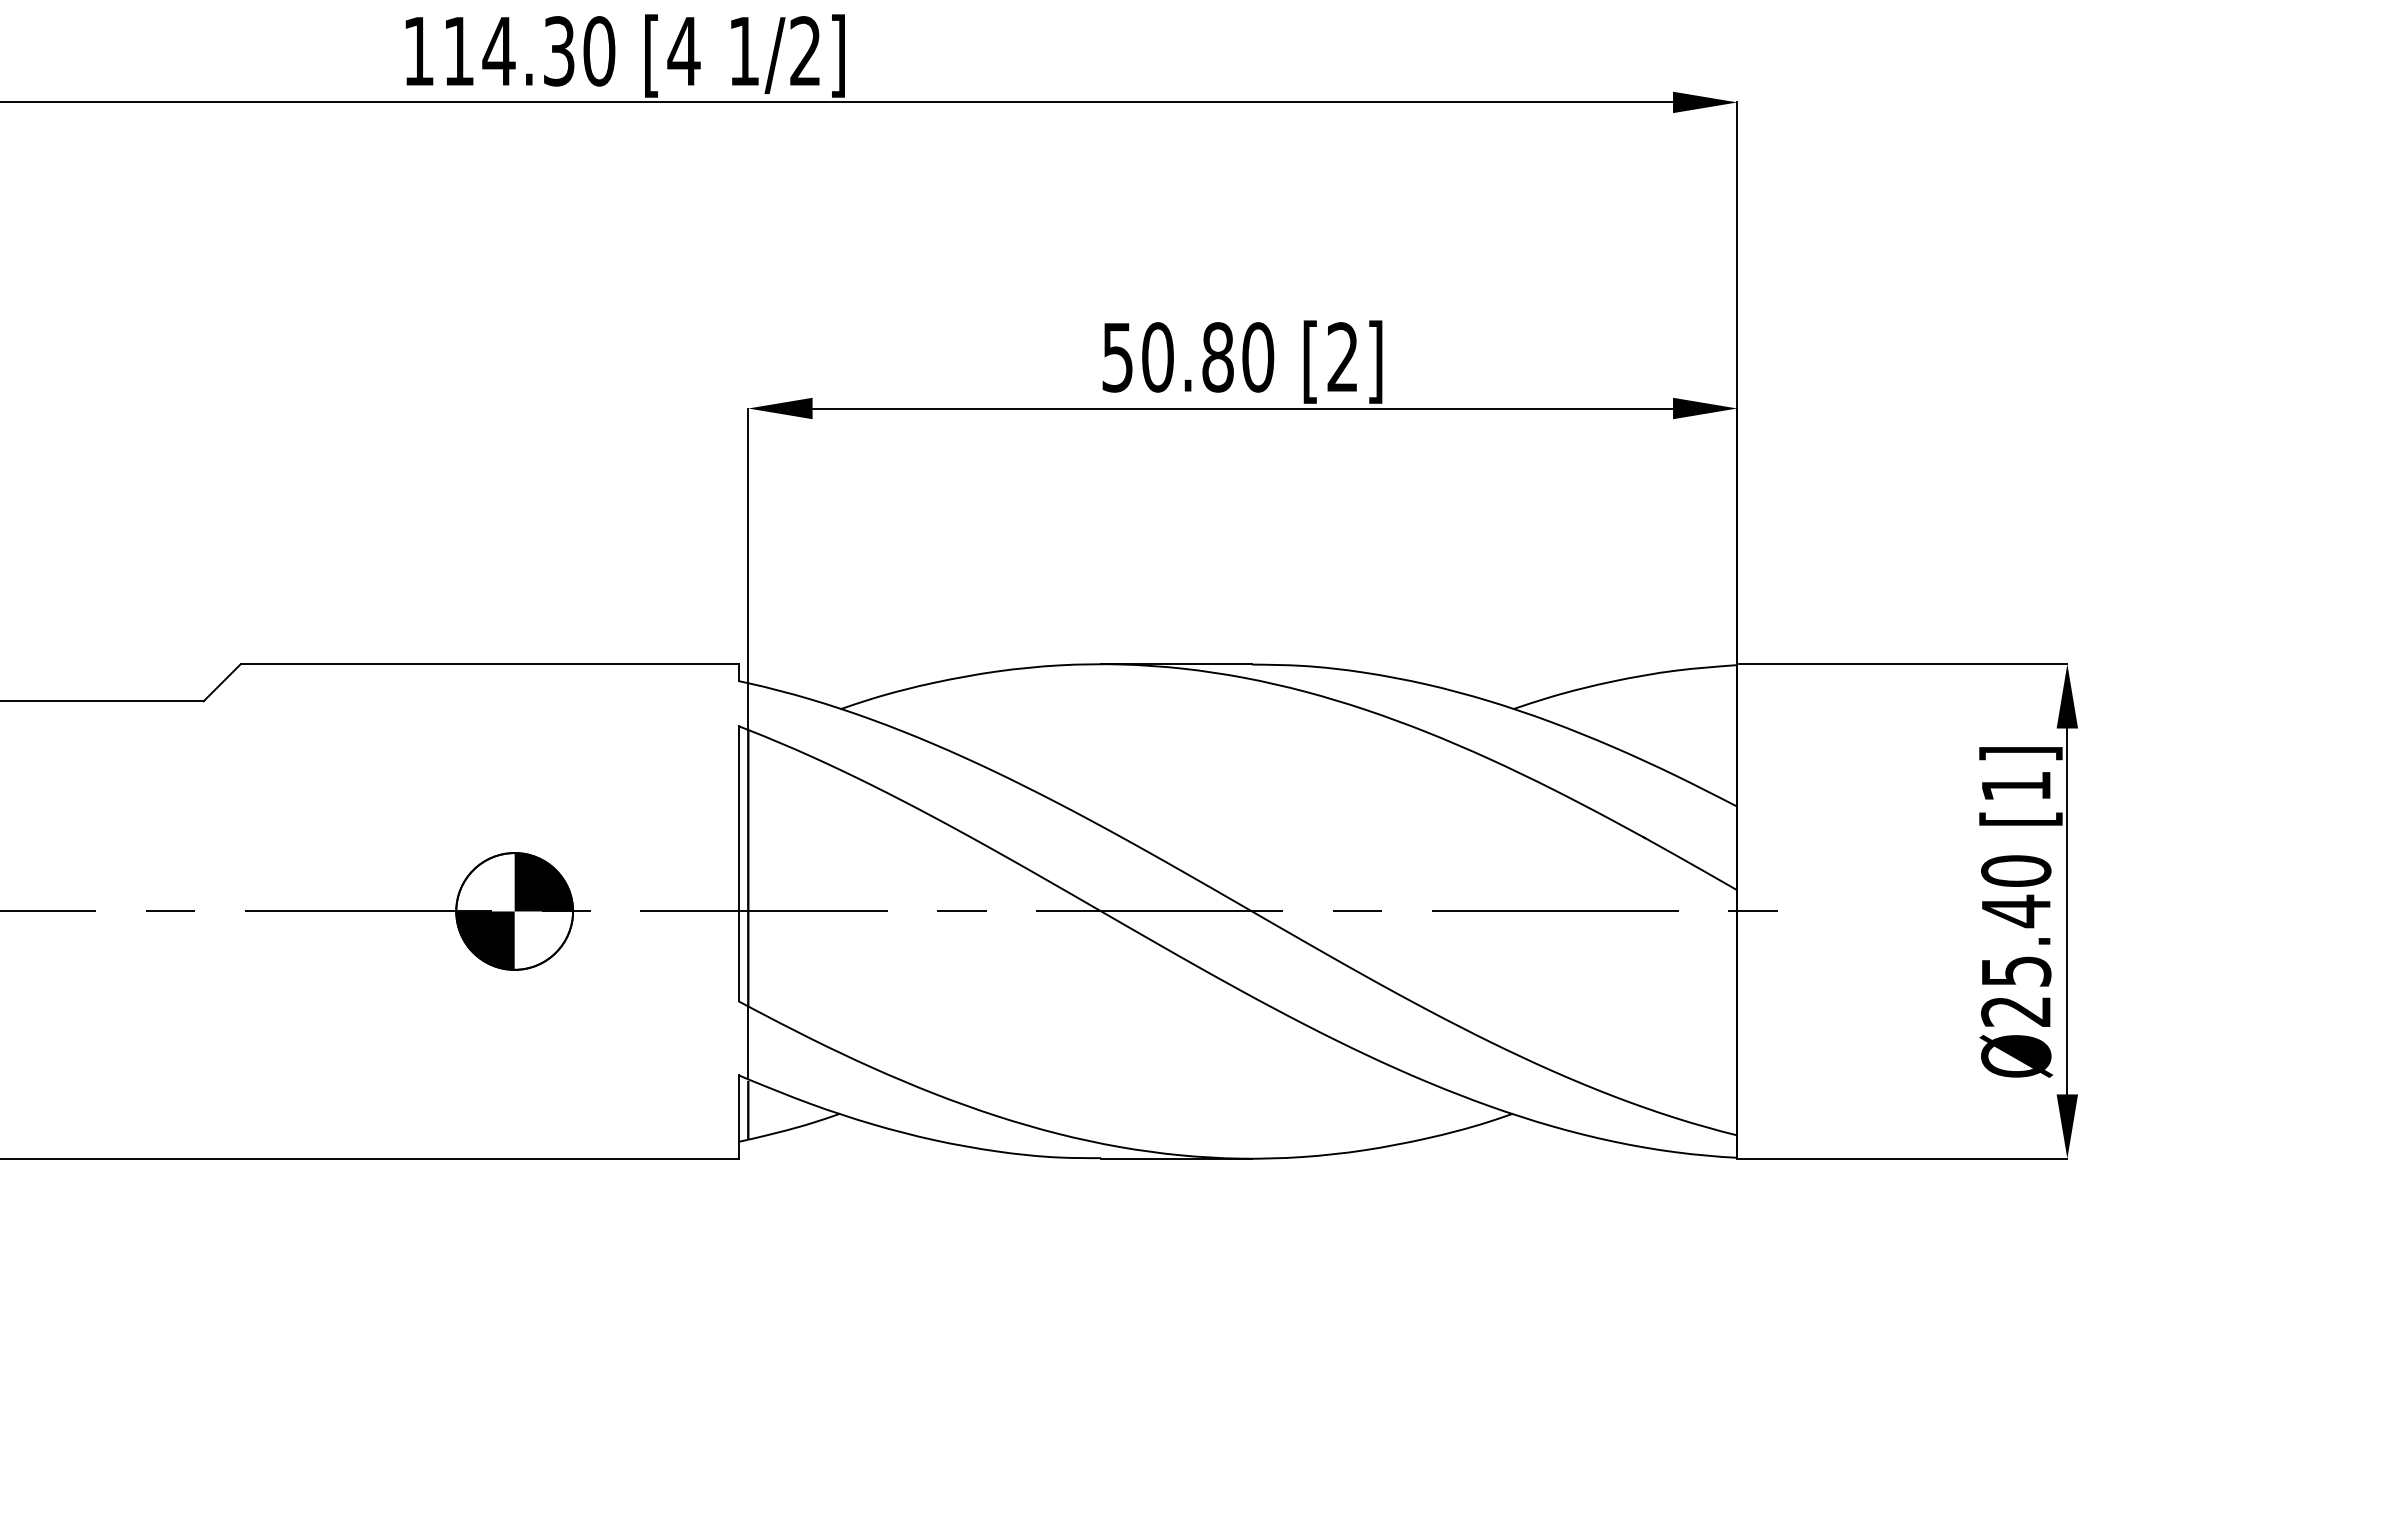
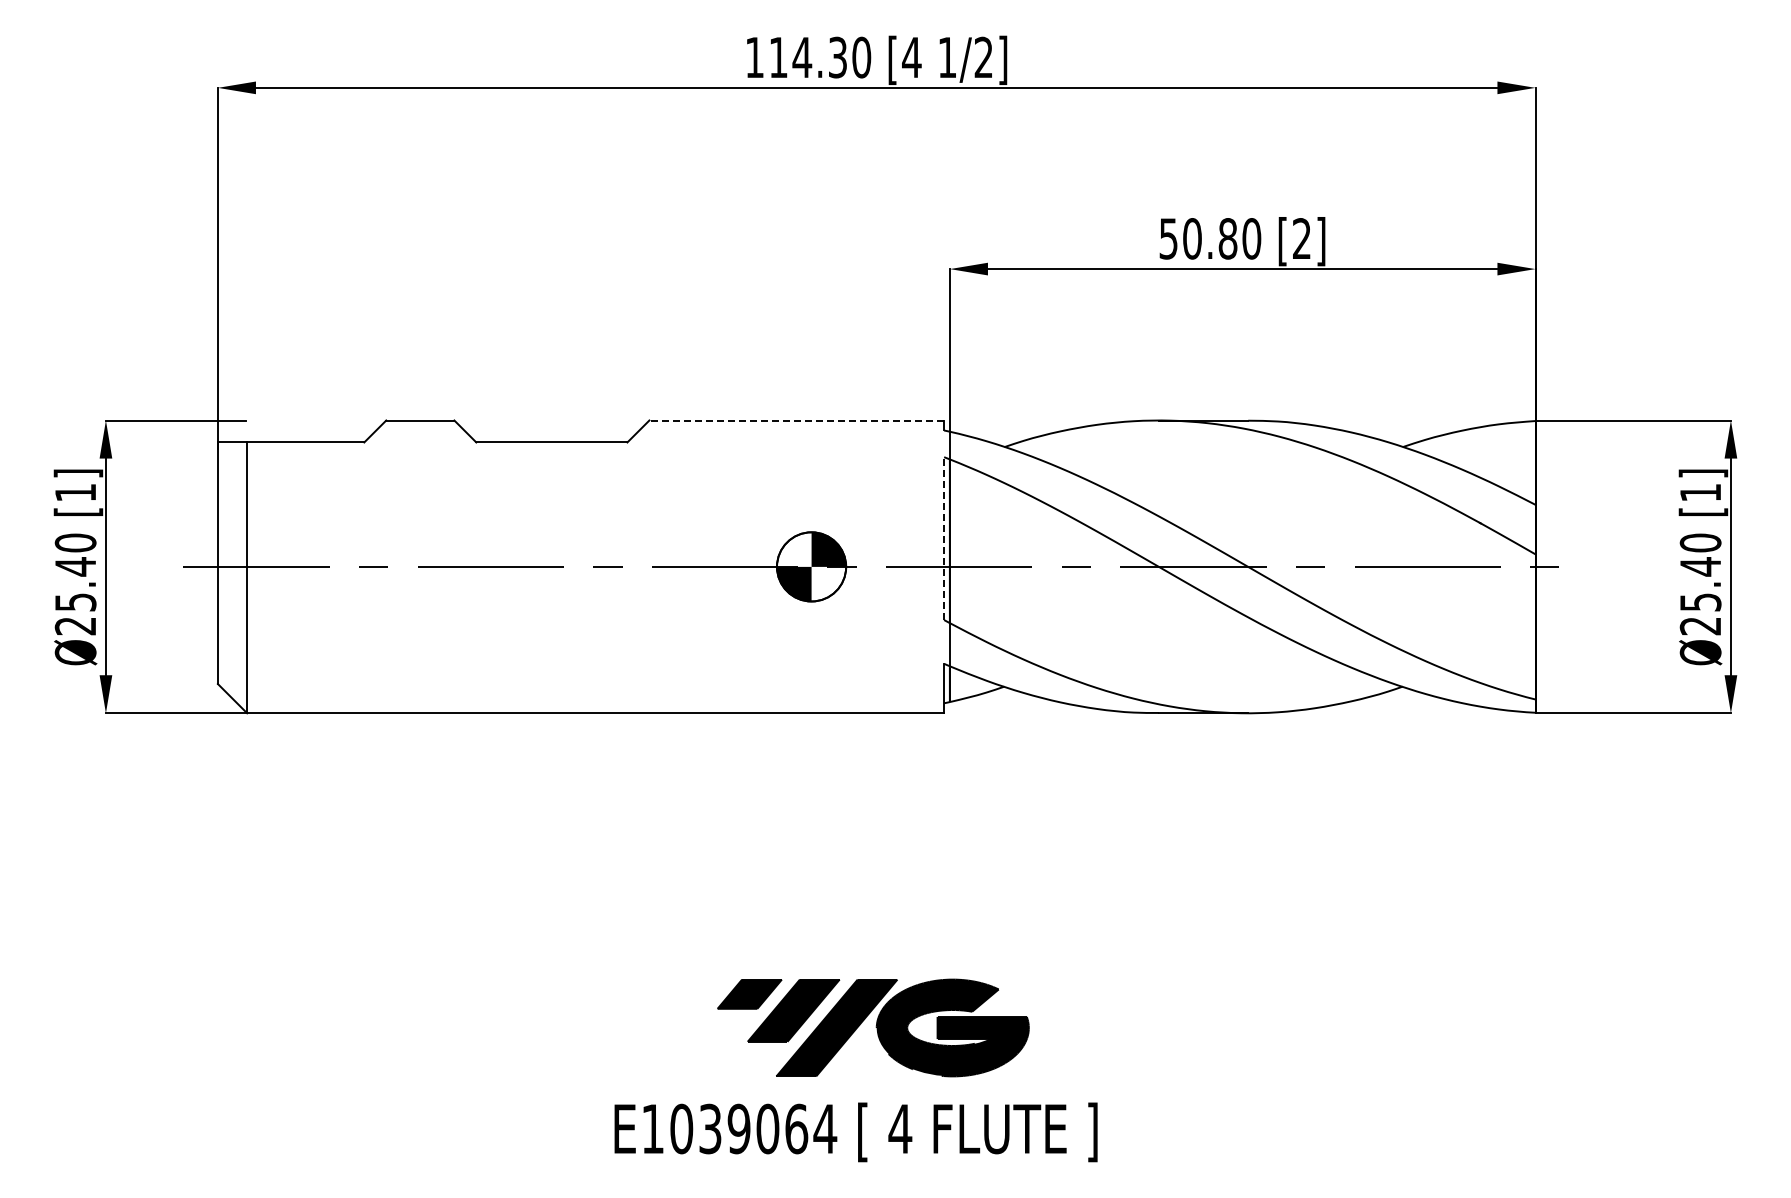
line: (489, 664) -> (796, 420), solid -> dashed
line: (739, 863) -> (944, 538), solid -> dashed

